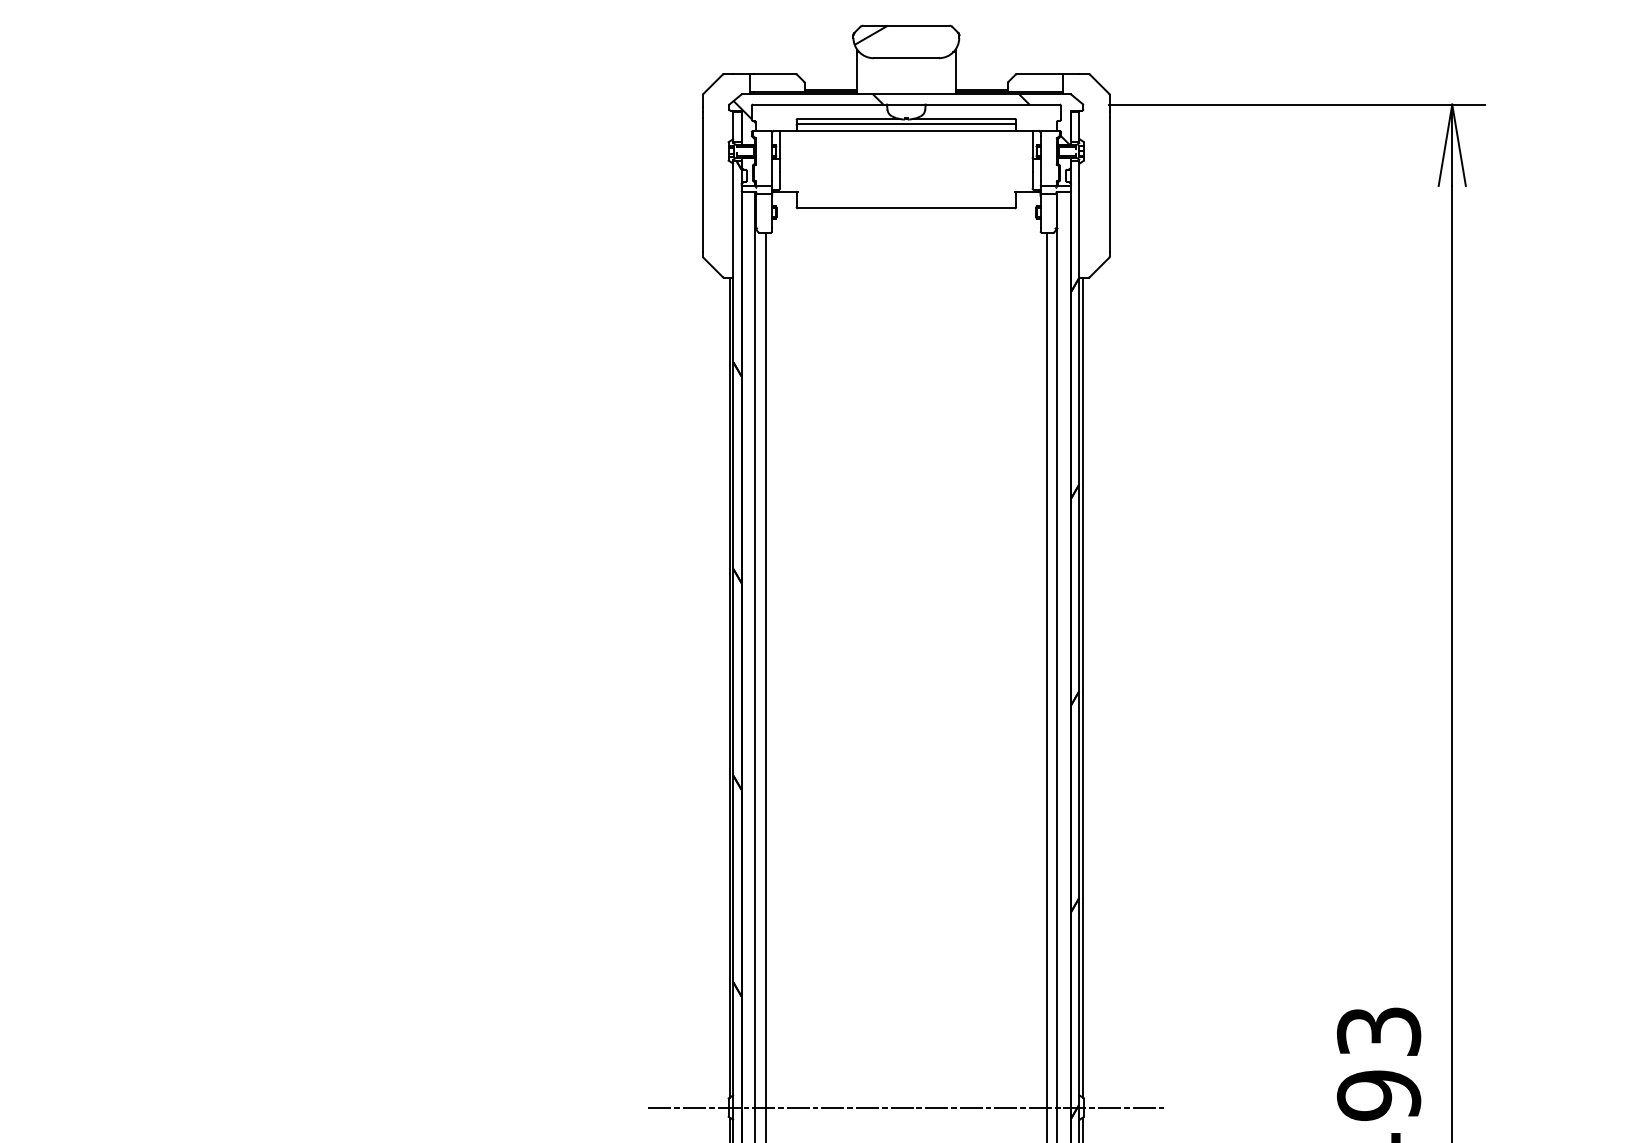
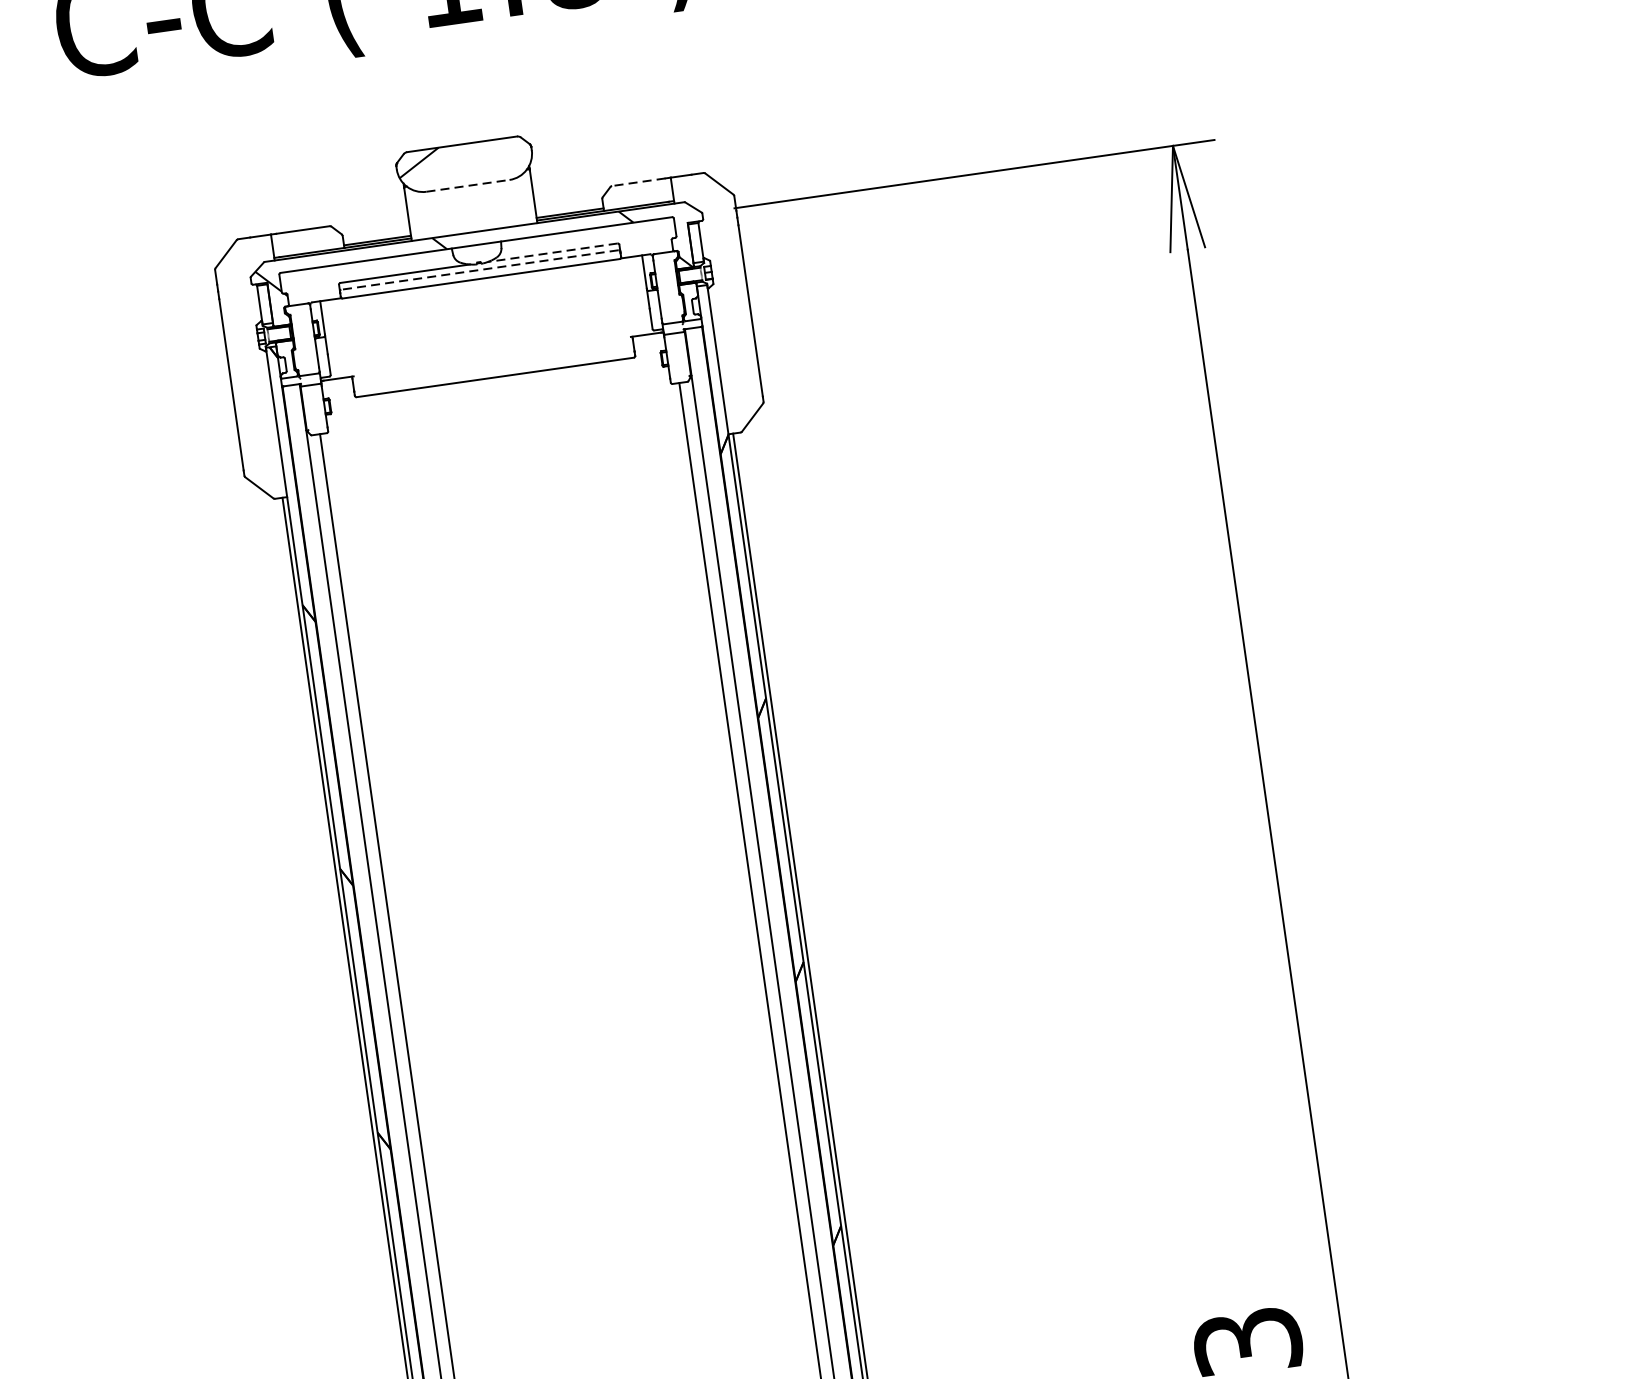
line: (906, 58) -> (468, 186), solid -> dashed
line: (1038, 74) -> (639, 182), solid -> dashed
line: (964, 118) -> (553, 252), solid -> dashed
line: (906, 124) -> (480, 270), solid -> dashed

